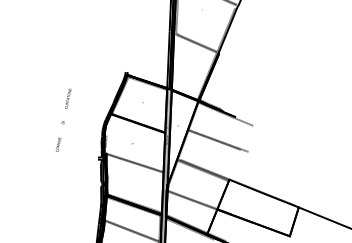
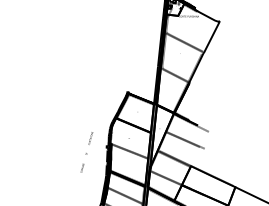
text: (63, 120) -> (86, 152), moved

